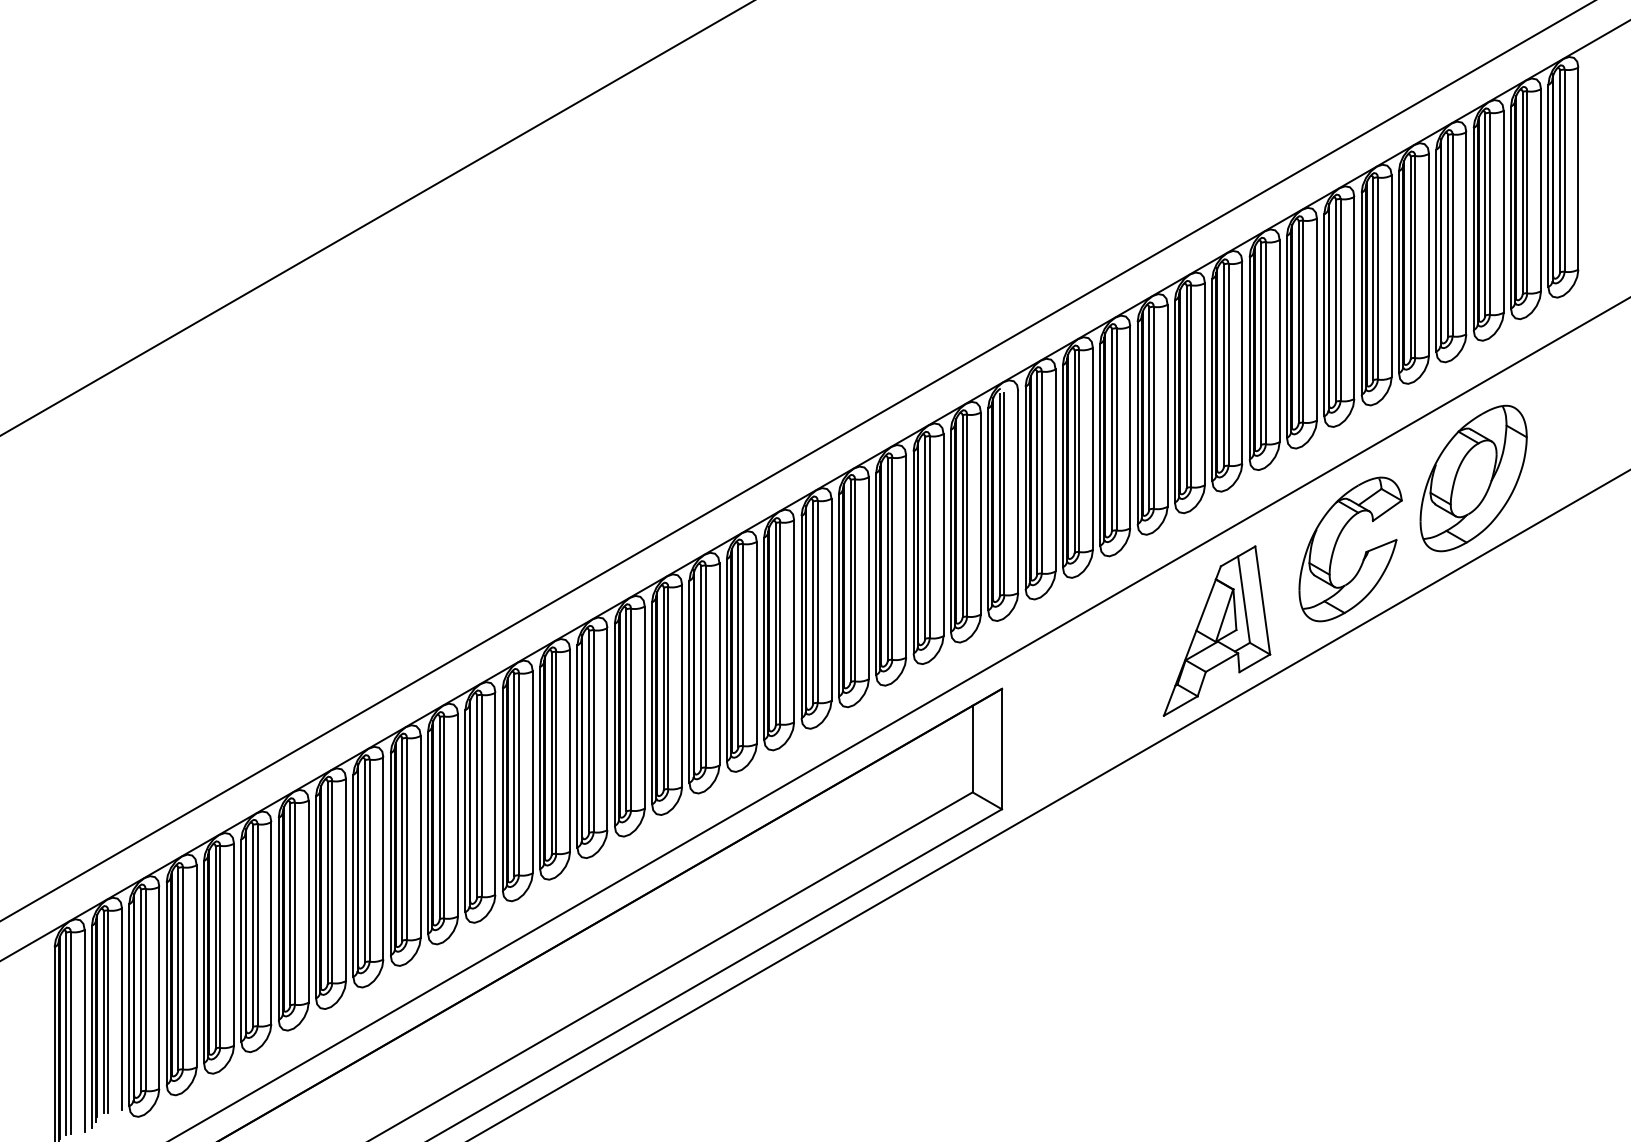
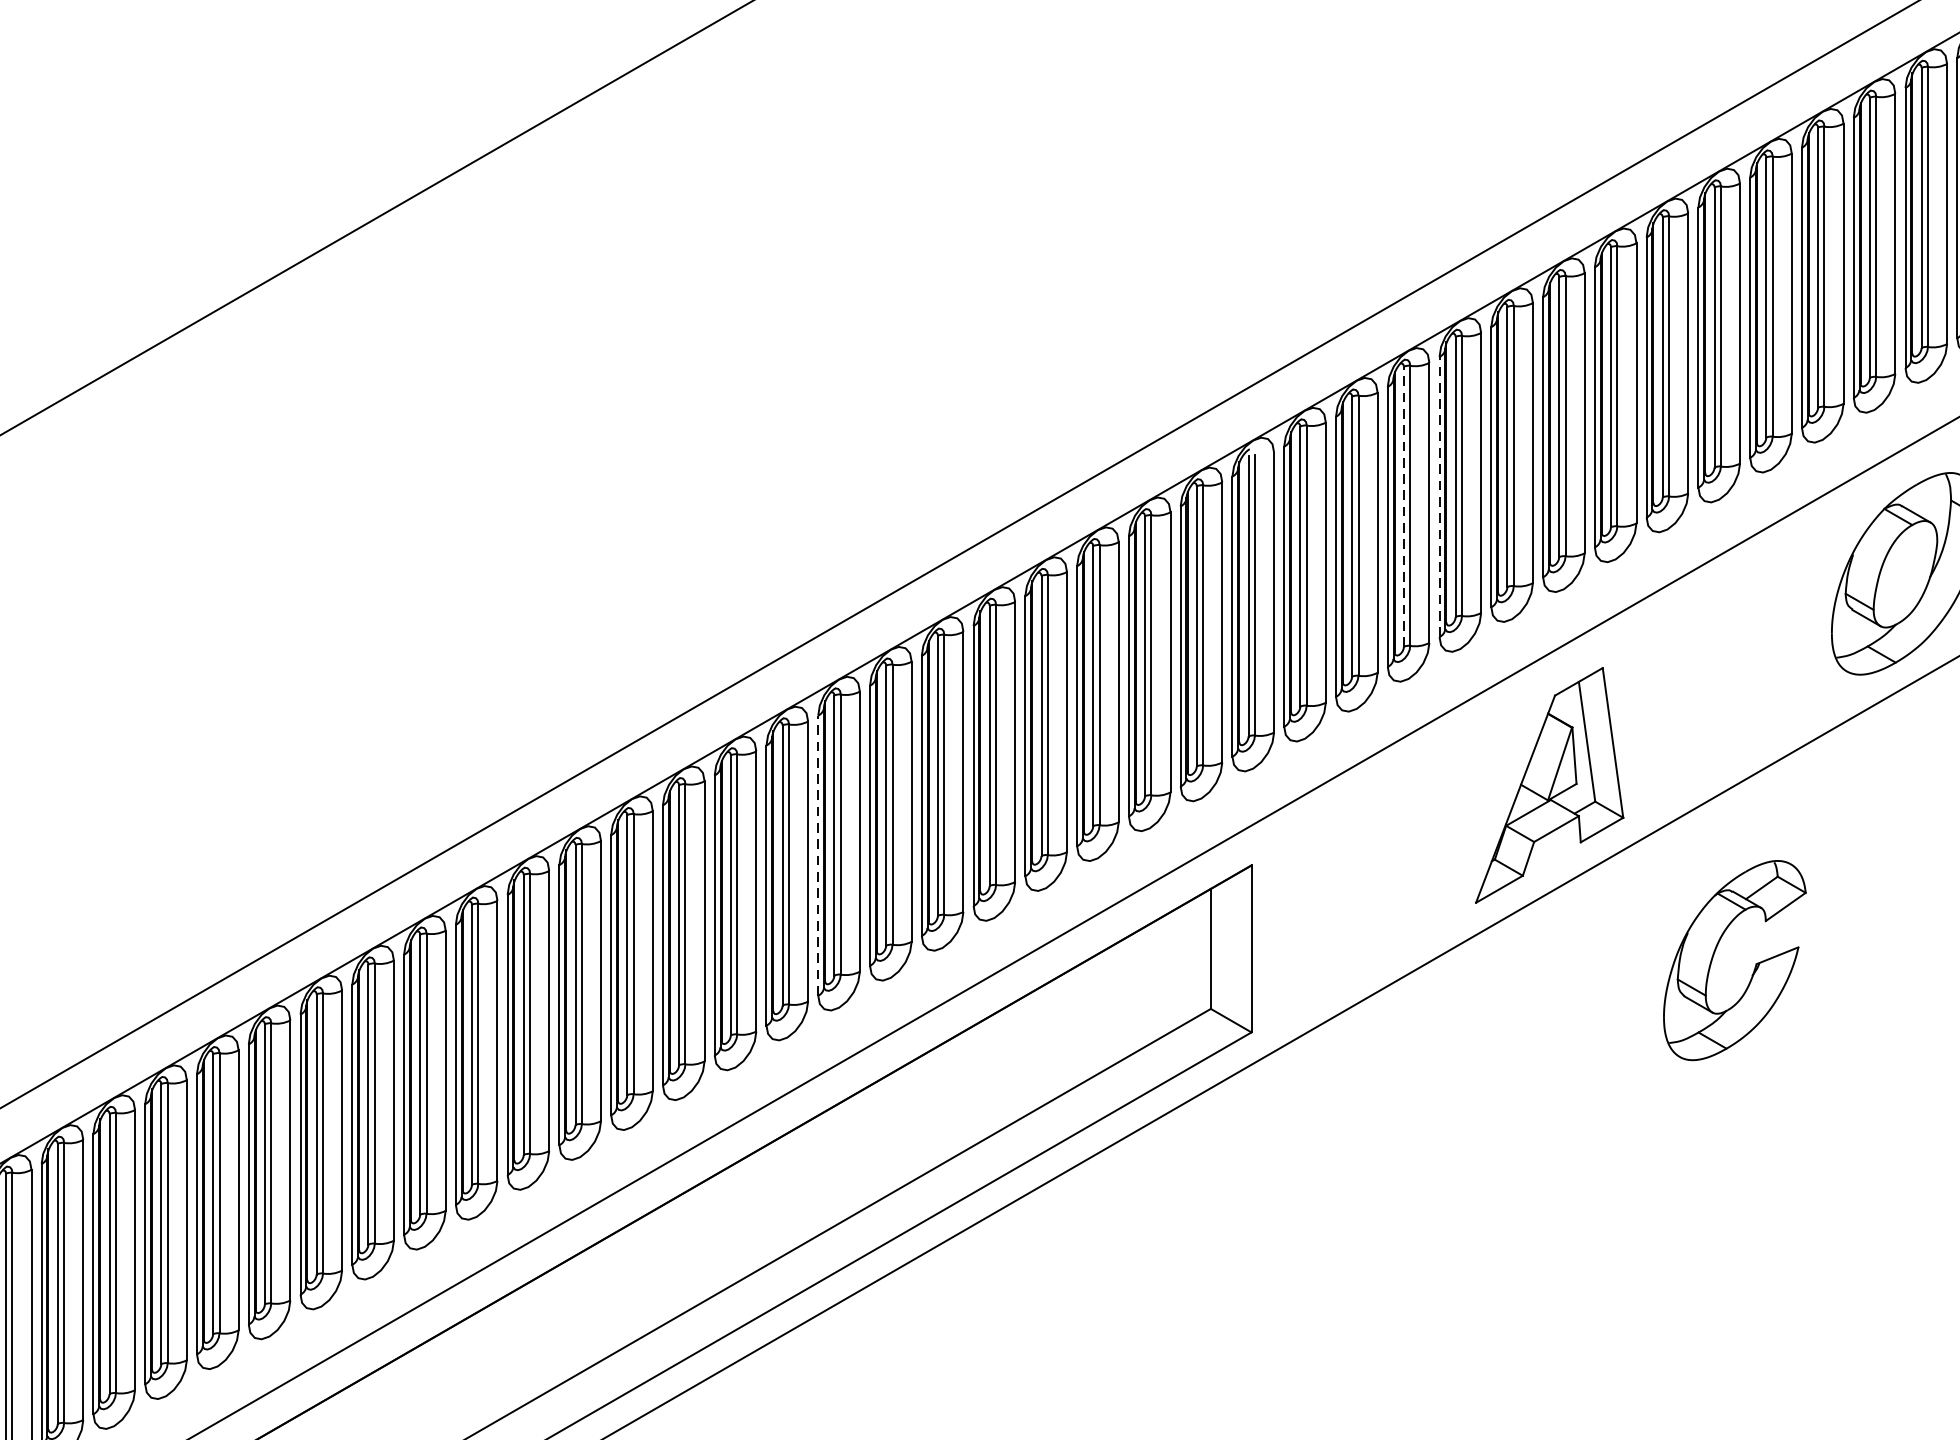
line: (1137, 422) -> (1439, 496), solid -> dashed
line: (1111, 429) -> (1403, 505), solid -> dashed
part: (1337, 542) -> (1716, 950), moved
line: (689, 681) -> (818, 855), solid -> dashed

